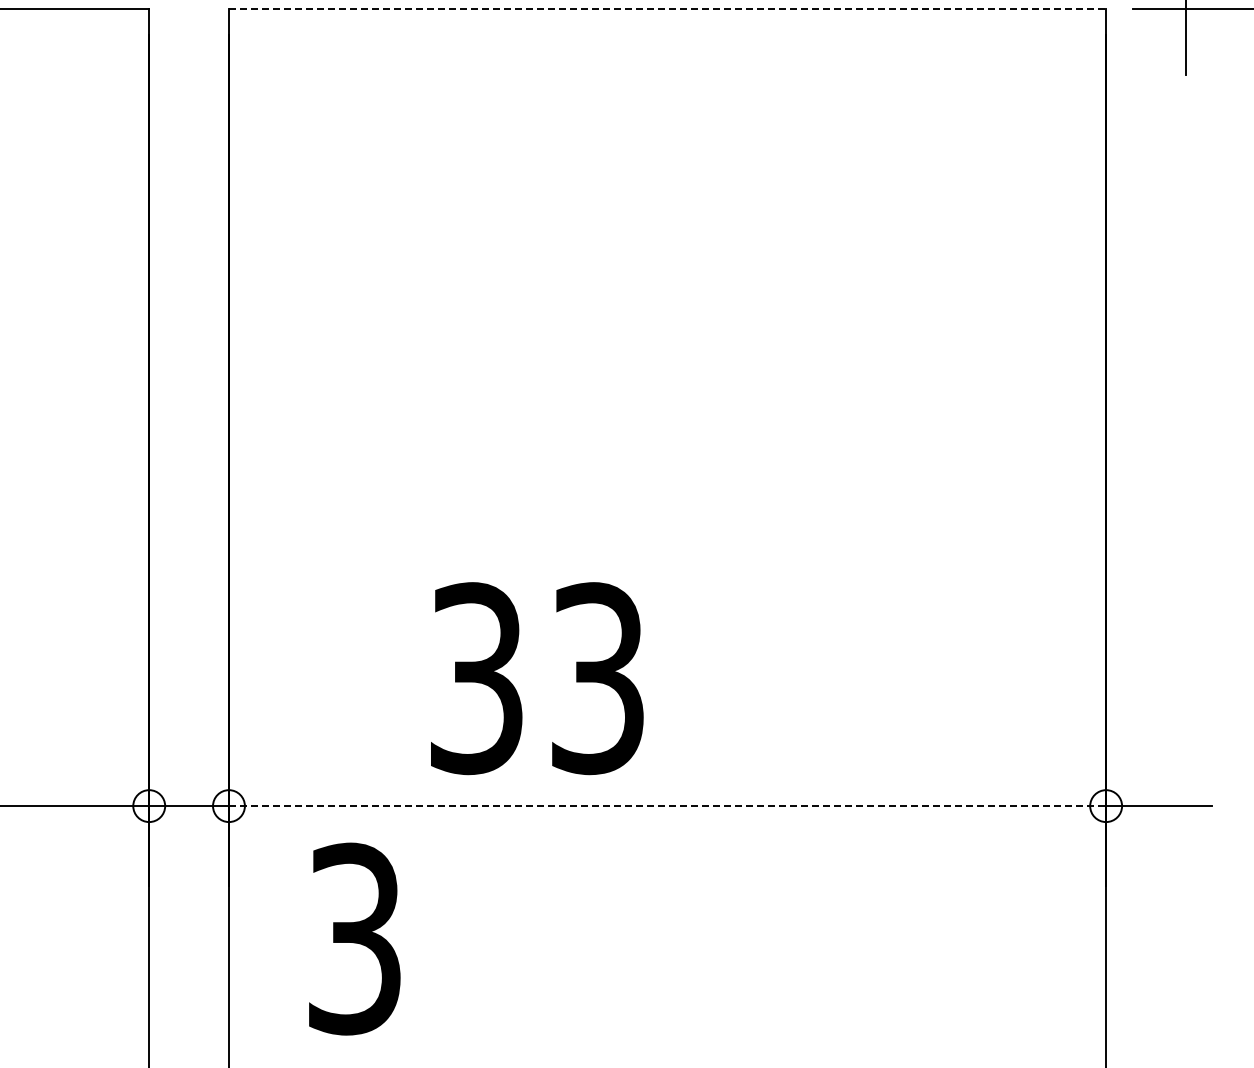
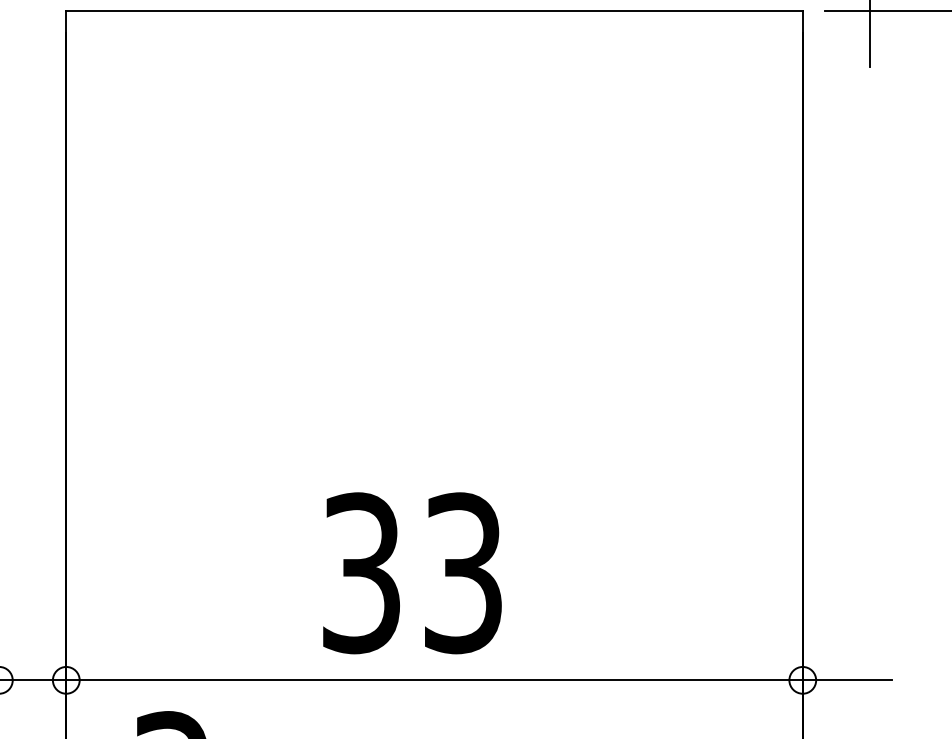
line: (667, 8) -> (434, 10), dashed -> solid
text: (537, 678) -> (412, 573), moved
line: (667, 806) -> (434, 680), dashed -> solid

